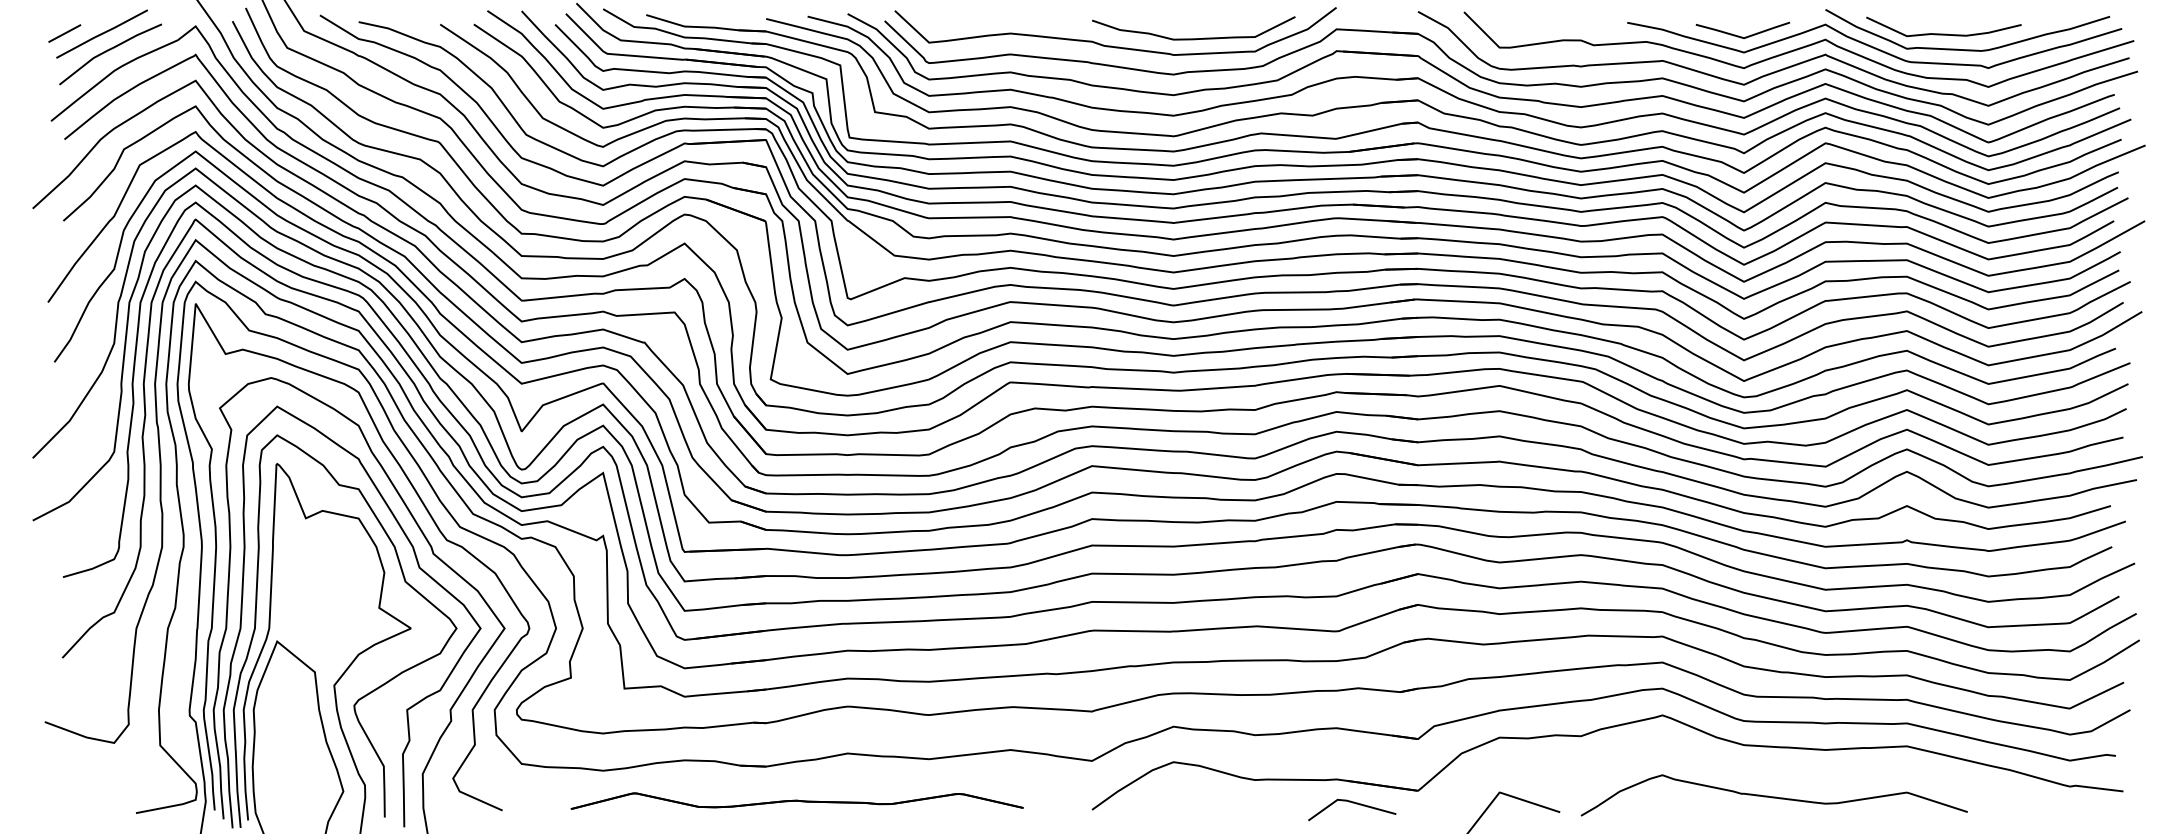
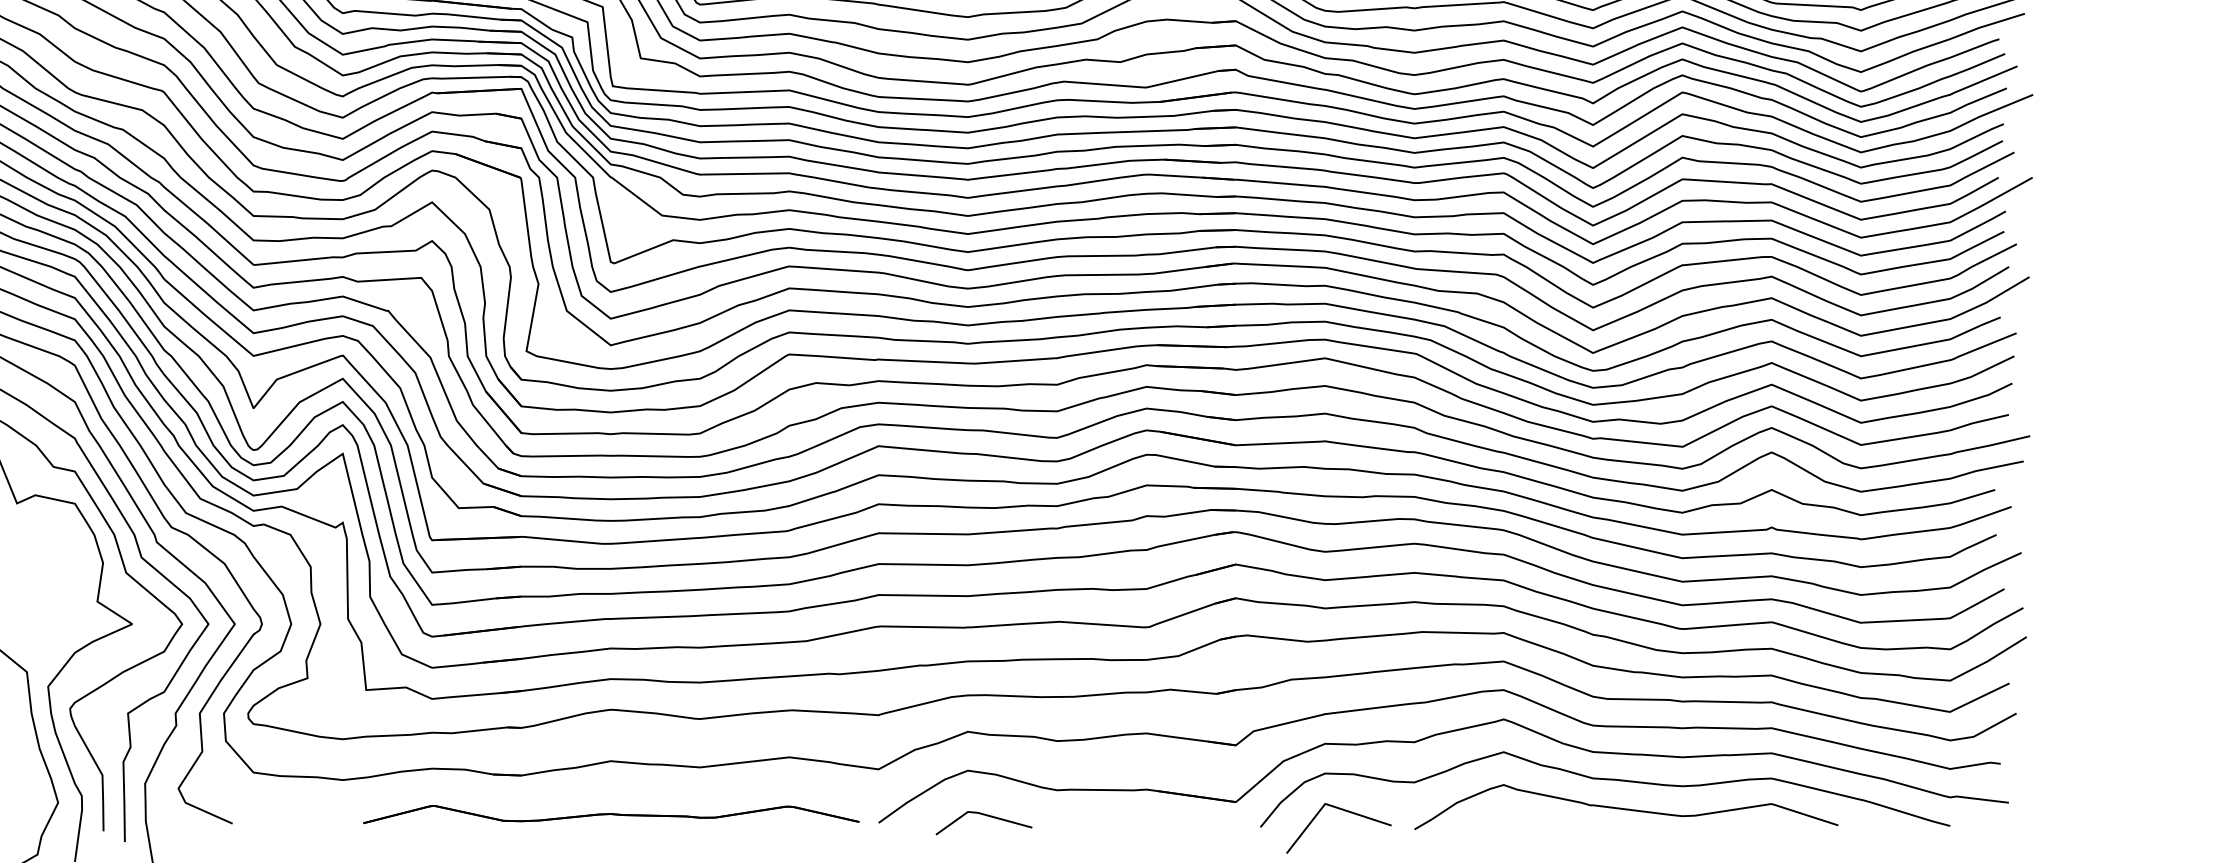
curve: (1754, 770) -> (1604, 779), added
part: (796, 800) -> (610, 813), moved
line: (1352, 803) -> (984, 815), moved

